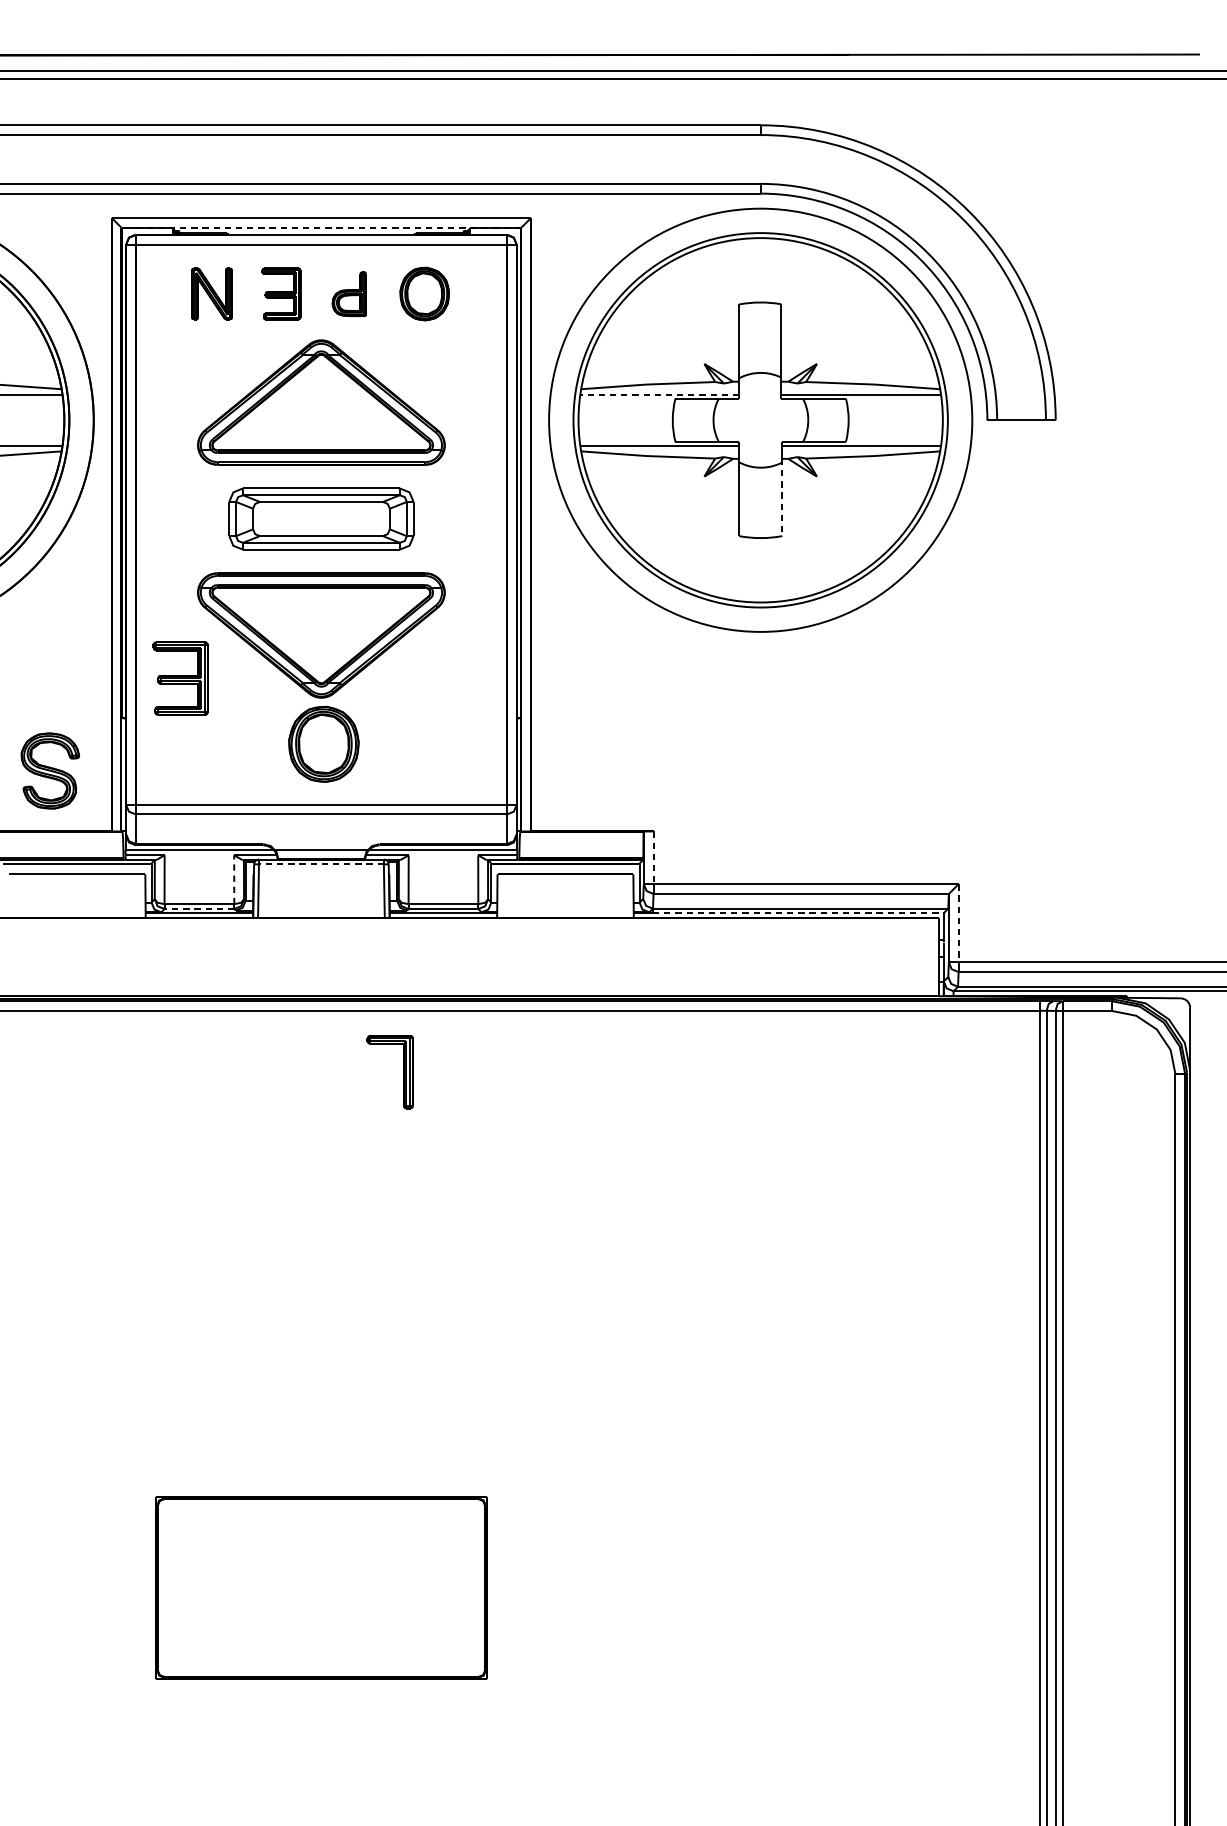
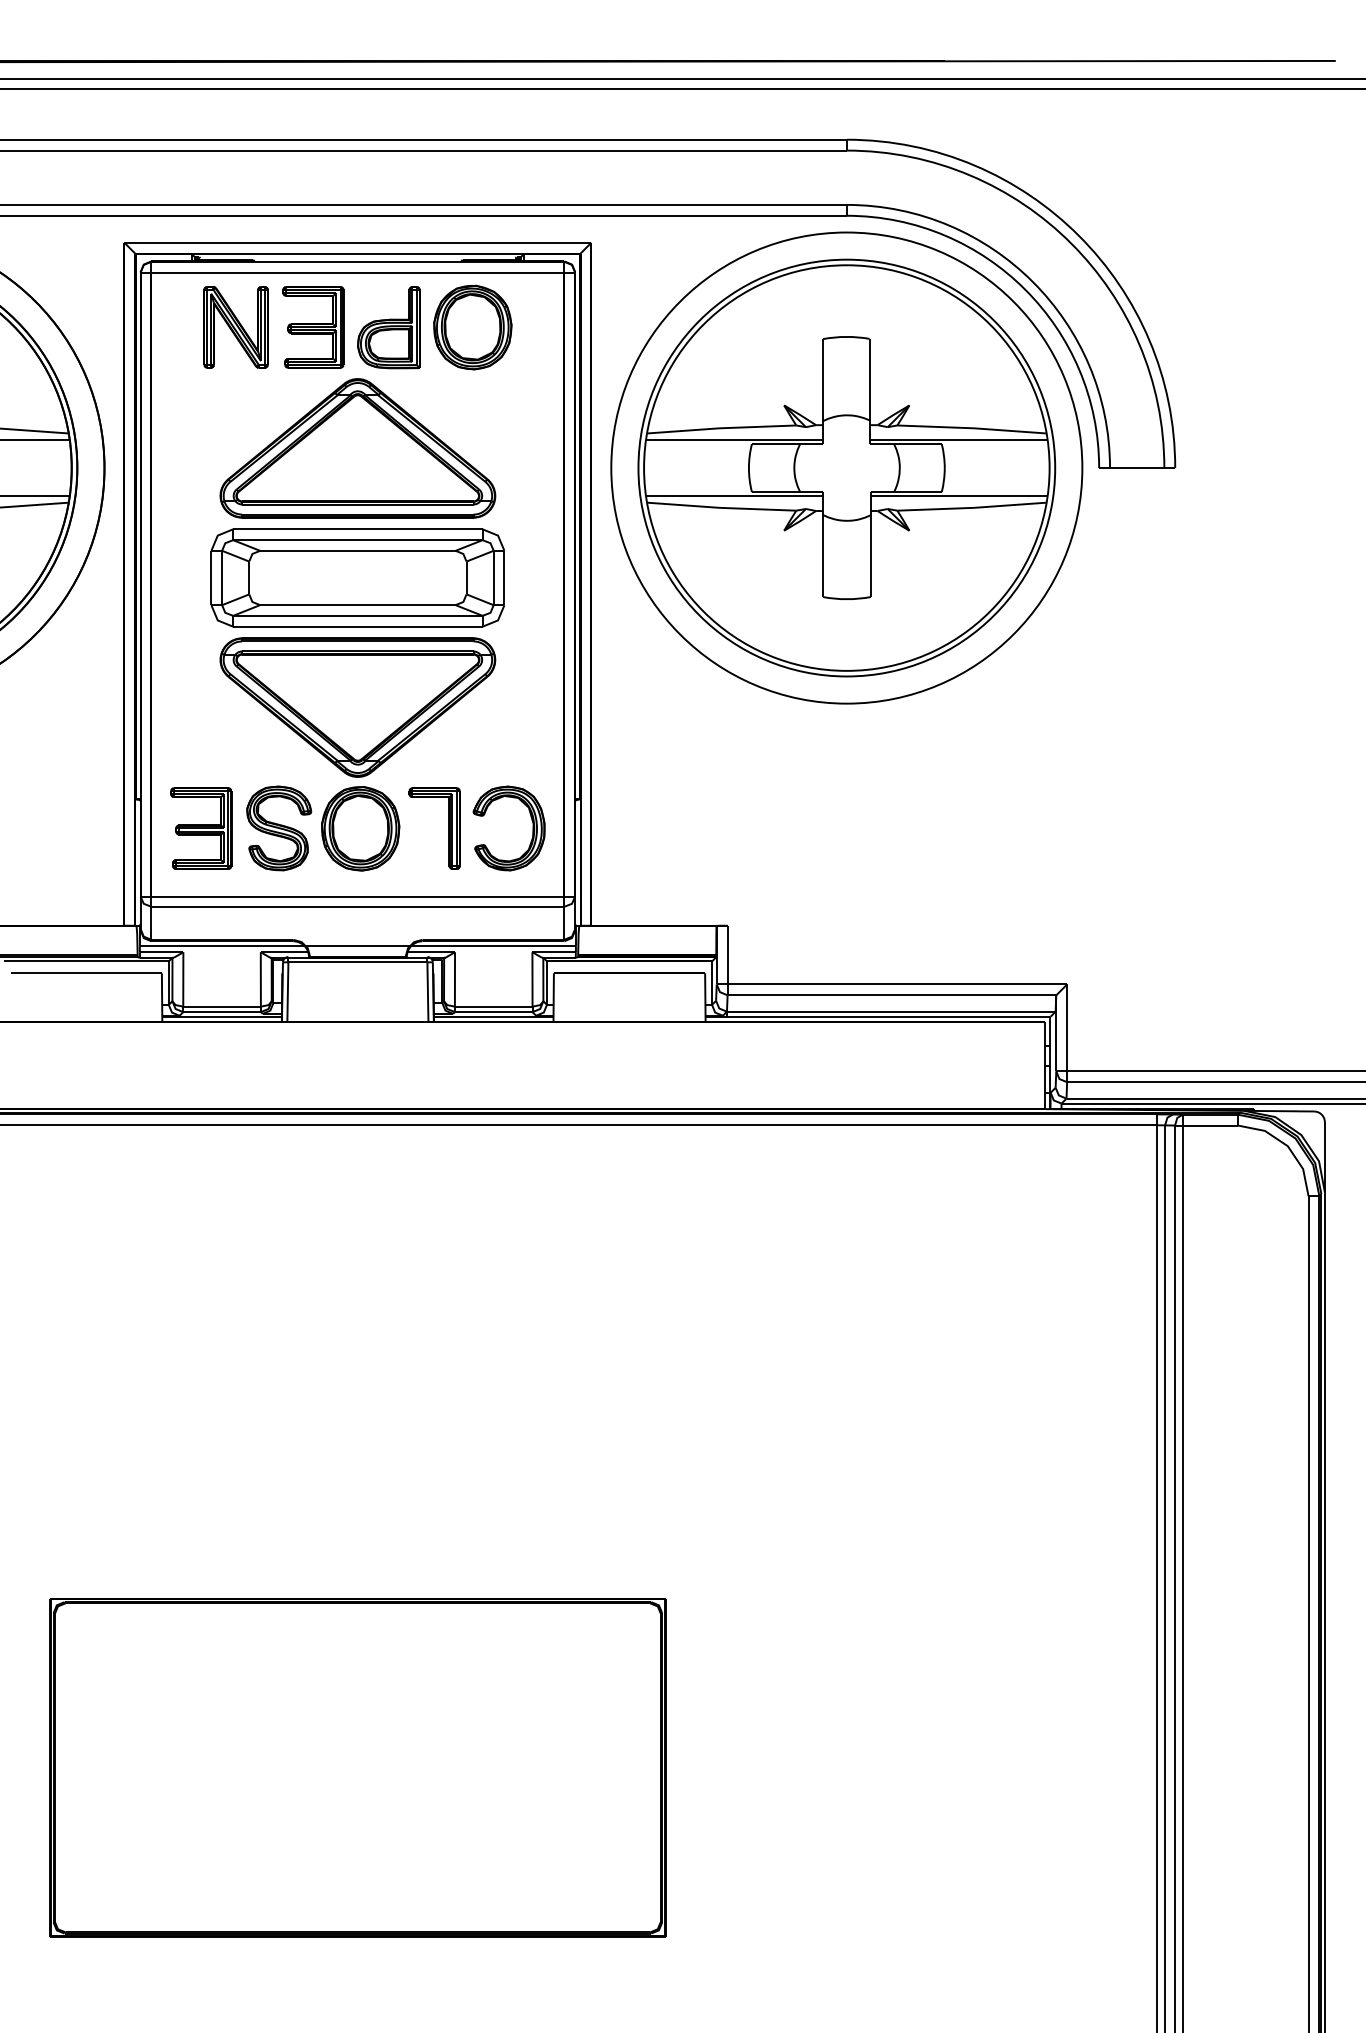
line: (321, 227) -> (357, 253), dashed -> solid
part: (211, 294) -> (235, 327), size x1.43
part: (281, 294) -> (313, 327), size x1.43
part: (348, 294) -> (388, 327), size x1.67
part: (424, 294) -> (472, 327), size x1.43
line: (658, 394) -> (733, 439), dashed -> solid
line: (781, 497) -> (870, 554), dashed -> solid
part: (321, 518) -> (357, 577), size x1.43
part: (180, 678) -> (201, 828), moved
part: (478, 744) -> (532, 828), added
part: (50, 771) -> (279, 828), moved
line: (653, 858) -> (727, 955), dashed -> solid
line: (321, 864) -> (357, 962), dashed -> solid
line: (233, 878) -> (260, 978), dashed -> solid
line: (199, 909) -> (222, 1012), dashed -> solid
line: (798, 913) -> (888, 1016), dashed -> solid
line: (958, 923) -> (1067, 1028), dashed -> solid
part: (402, 1072) -> (448, 828), moved
part: (321, 1587) -> (357, 1767), size x1.67

